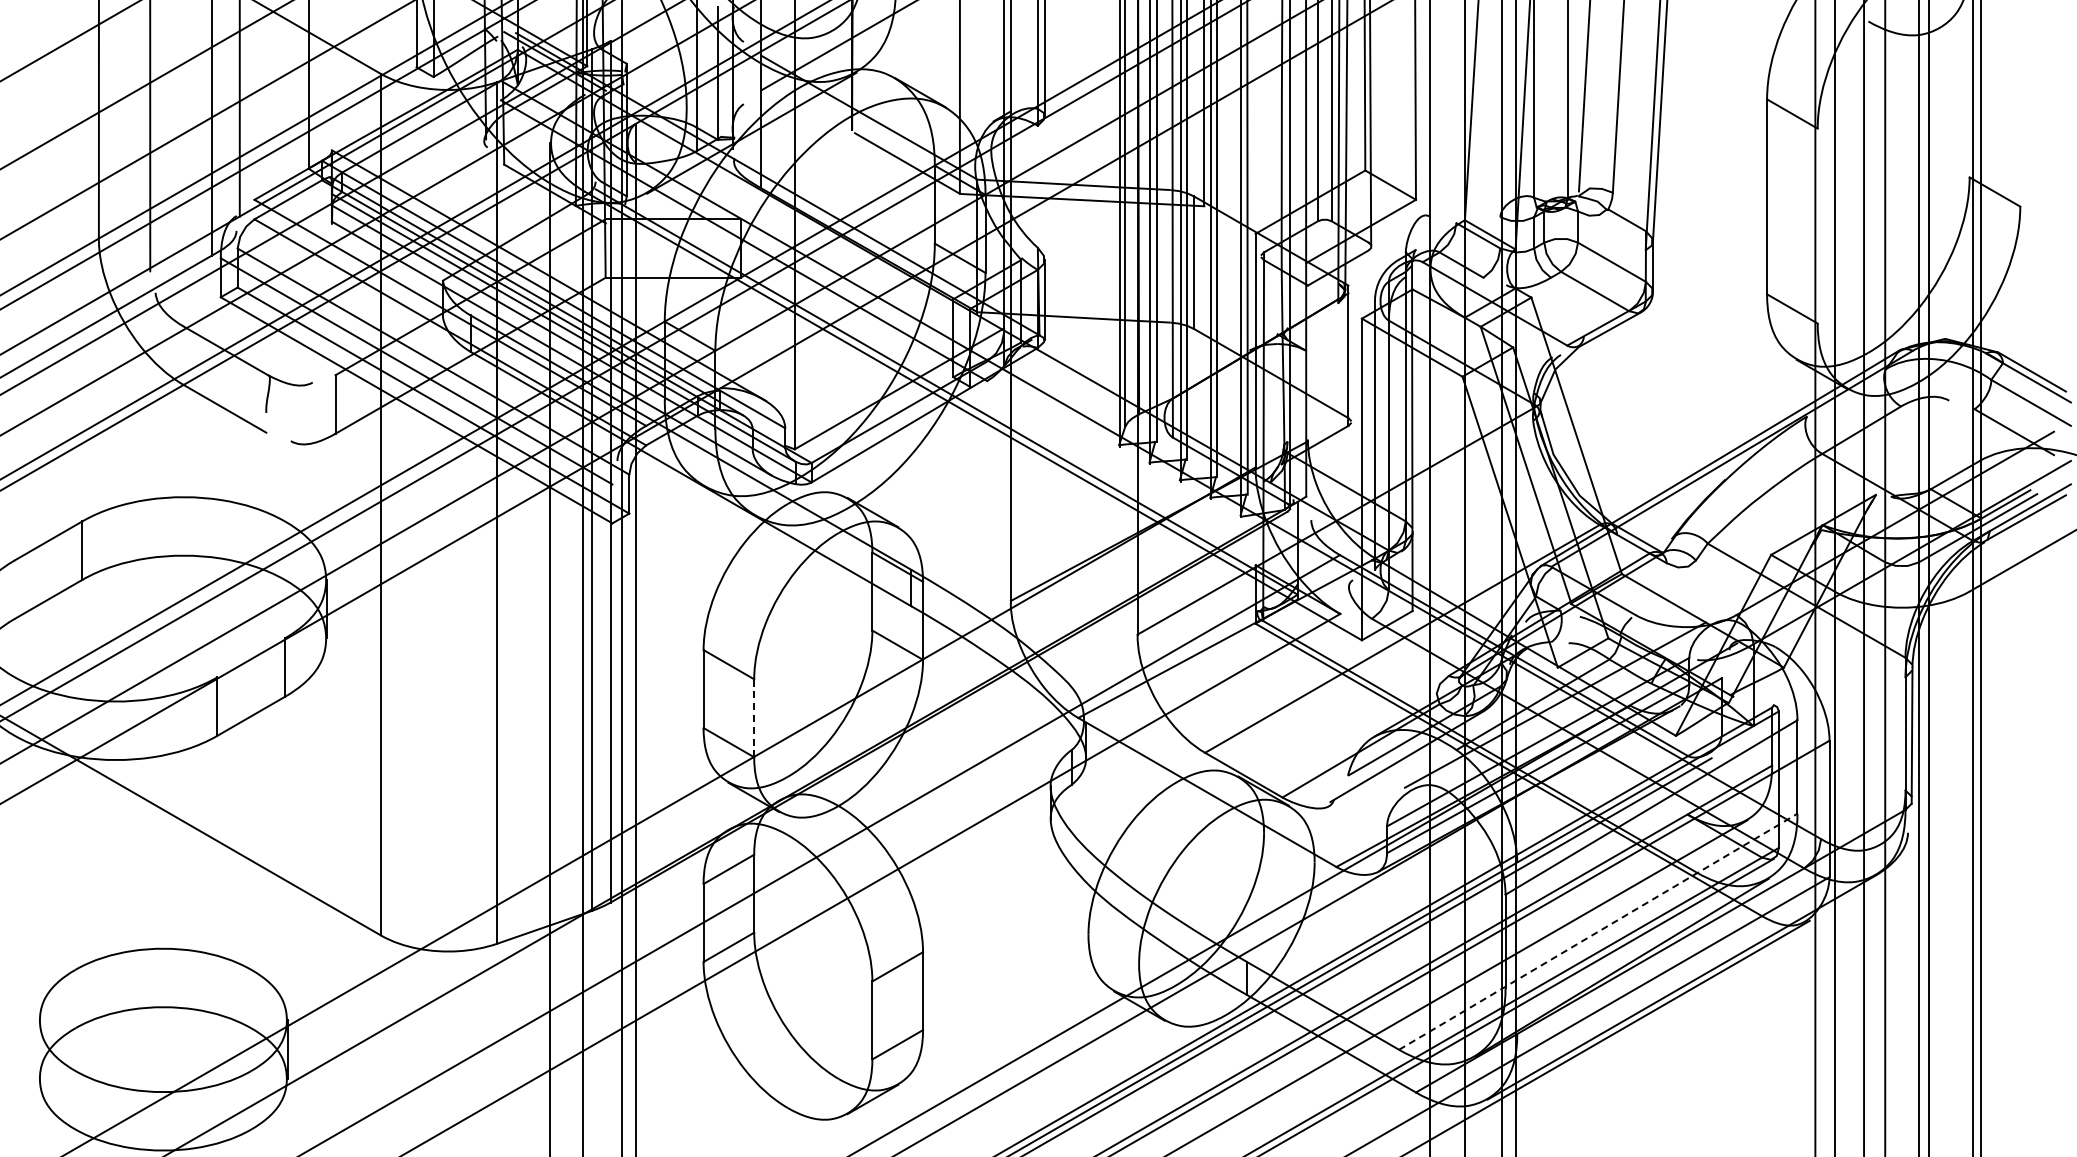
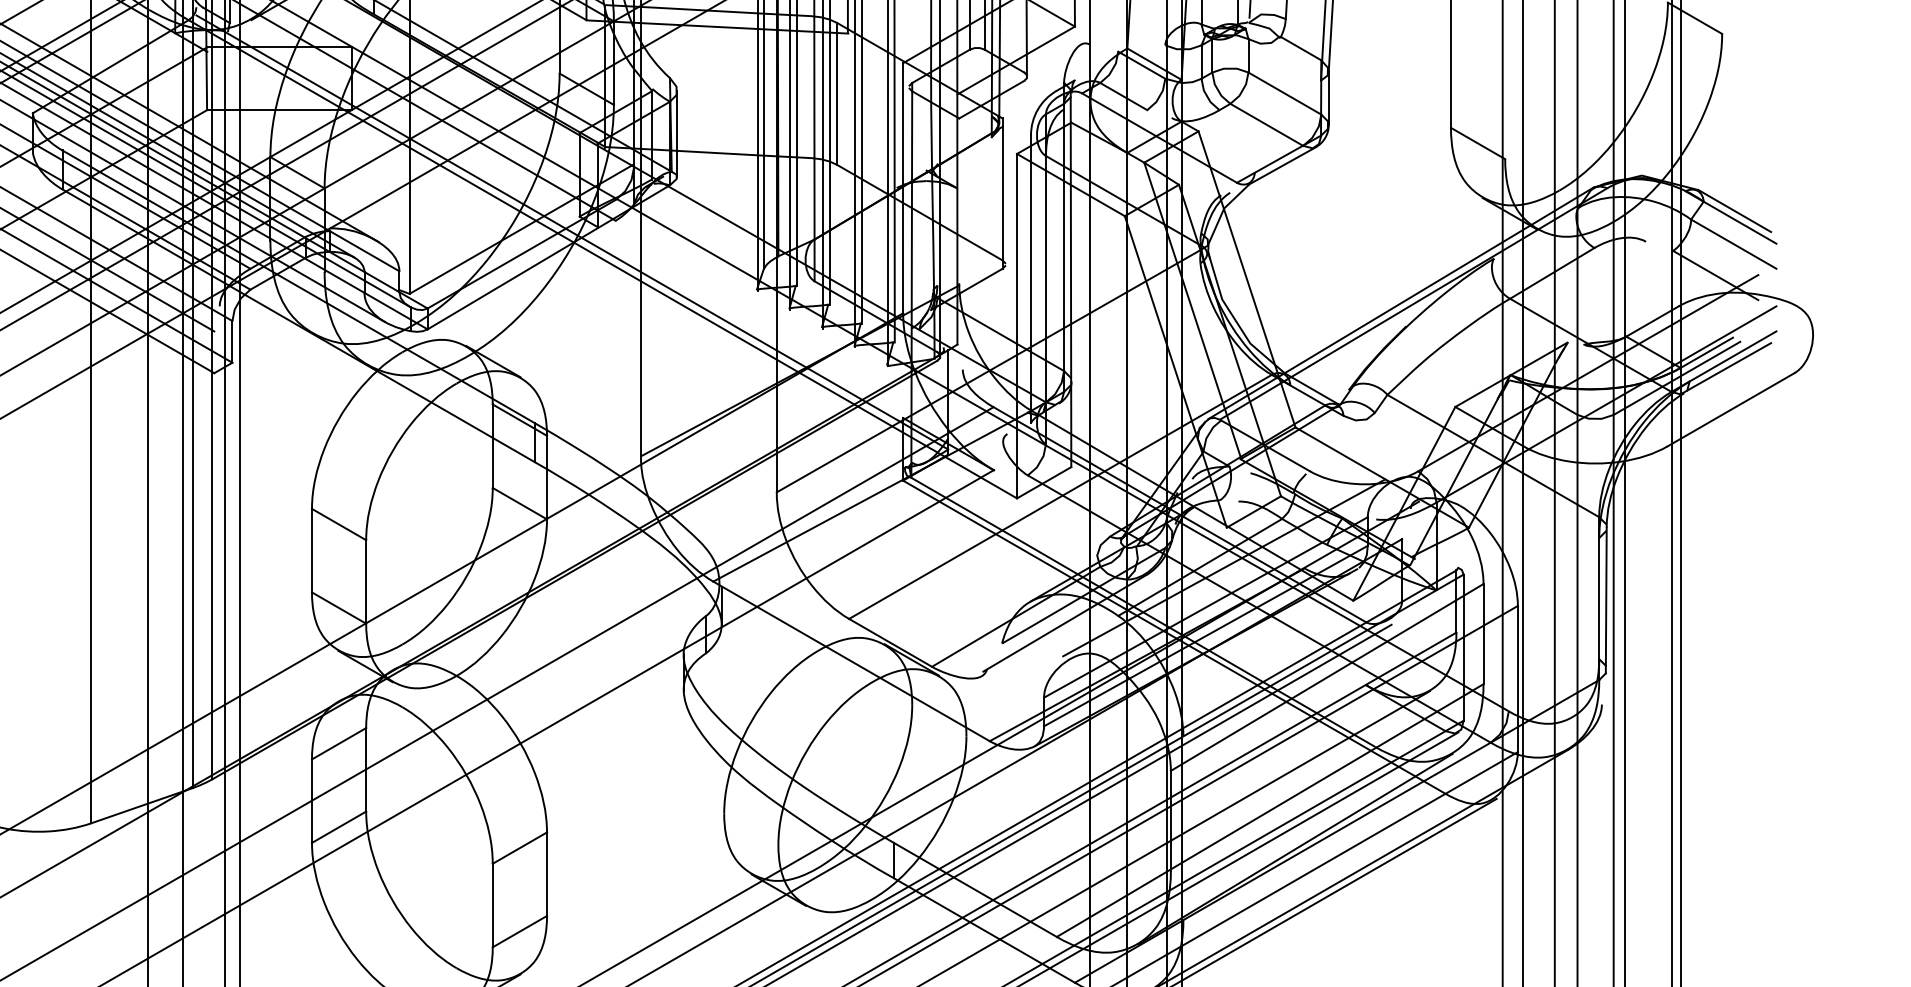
line: (754, 718) -> (366, 582), dashed -> solid
line: (1598, 931) -> (1270, 810), dashed -> solid

